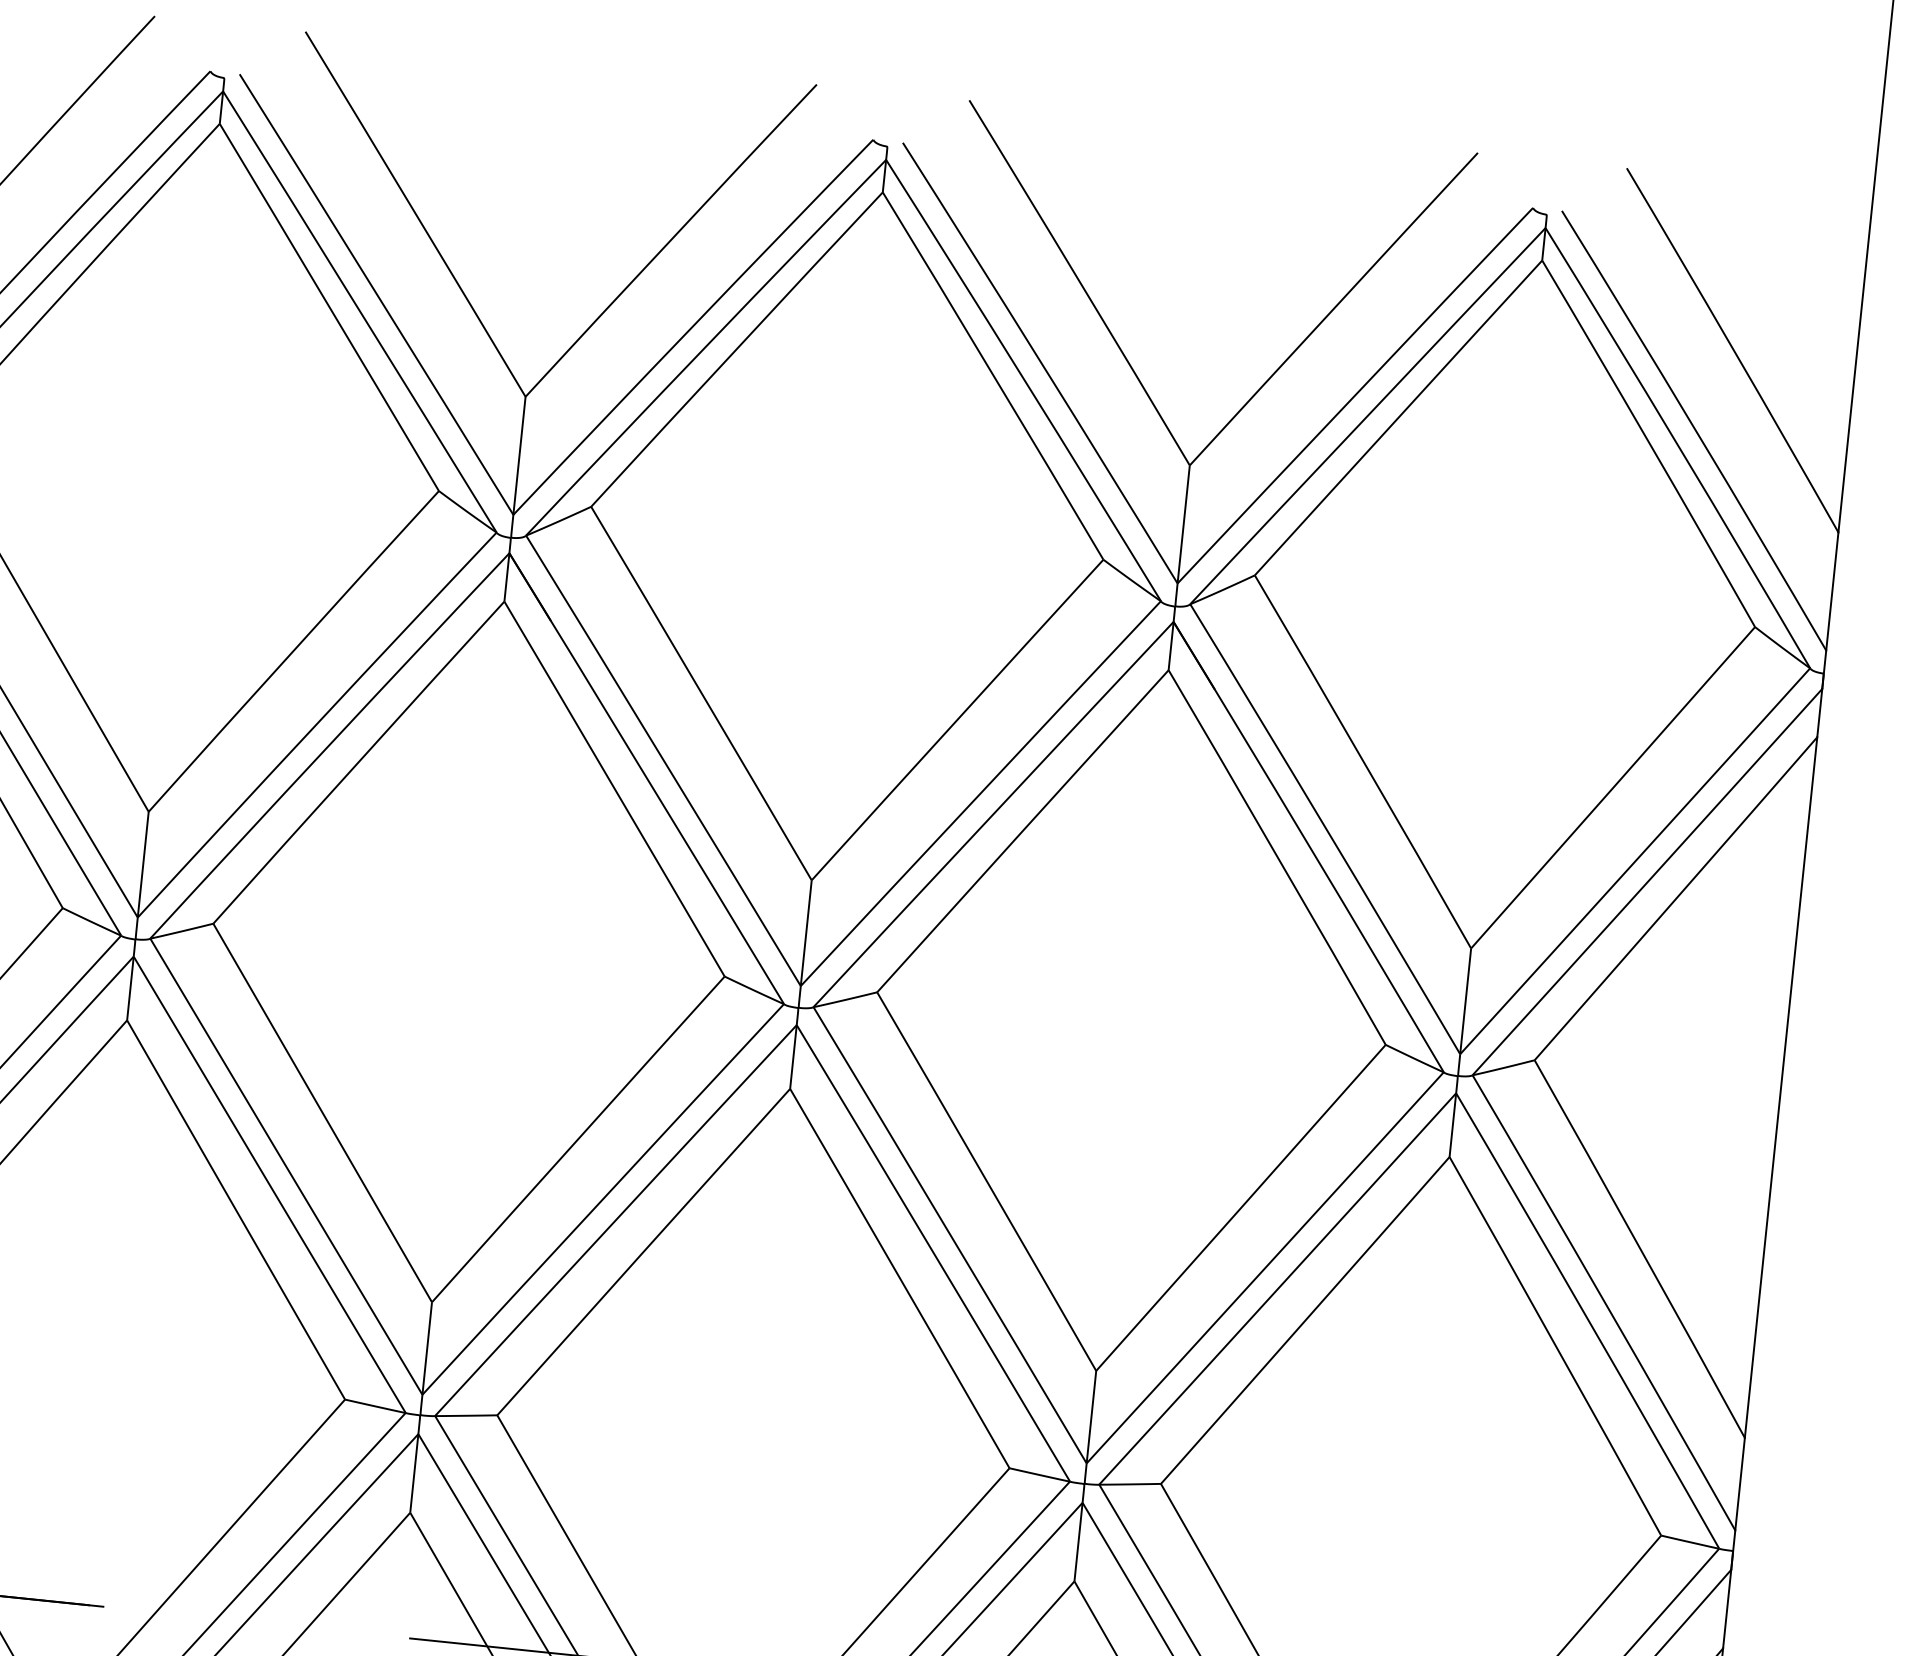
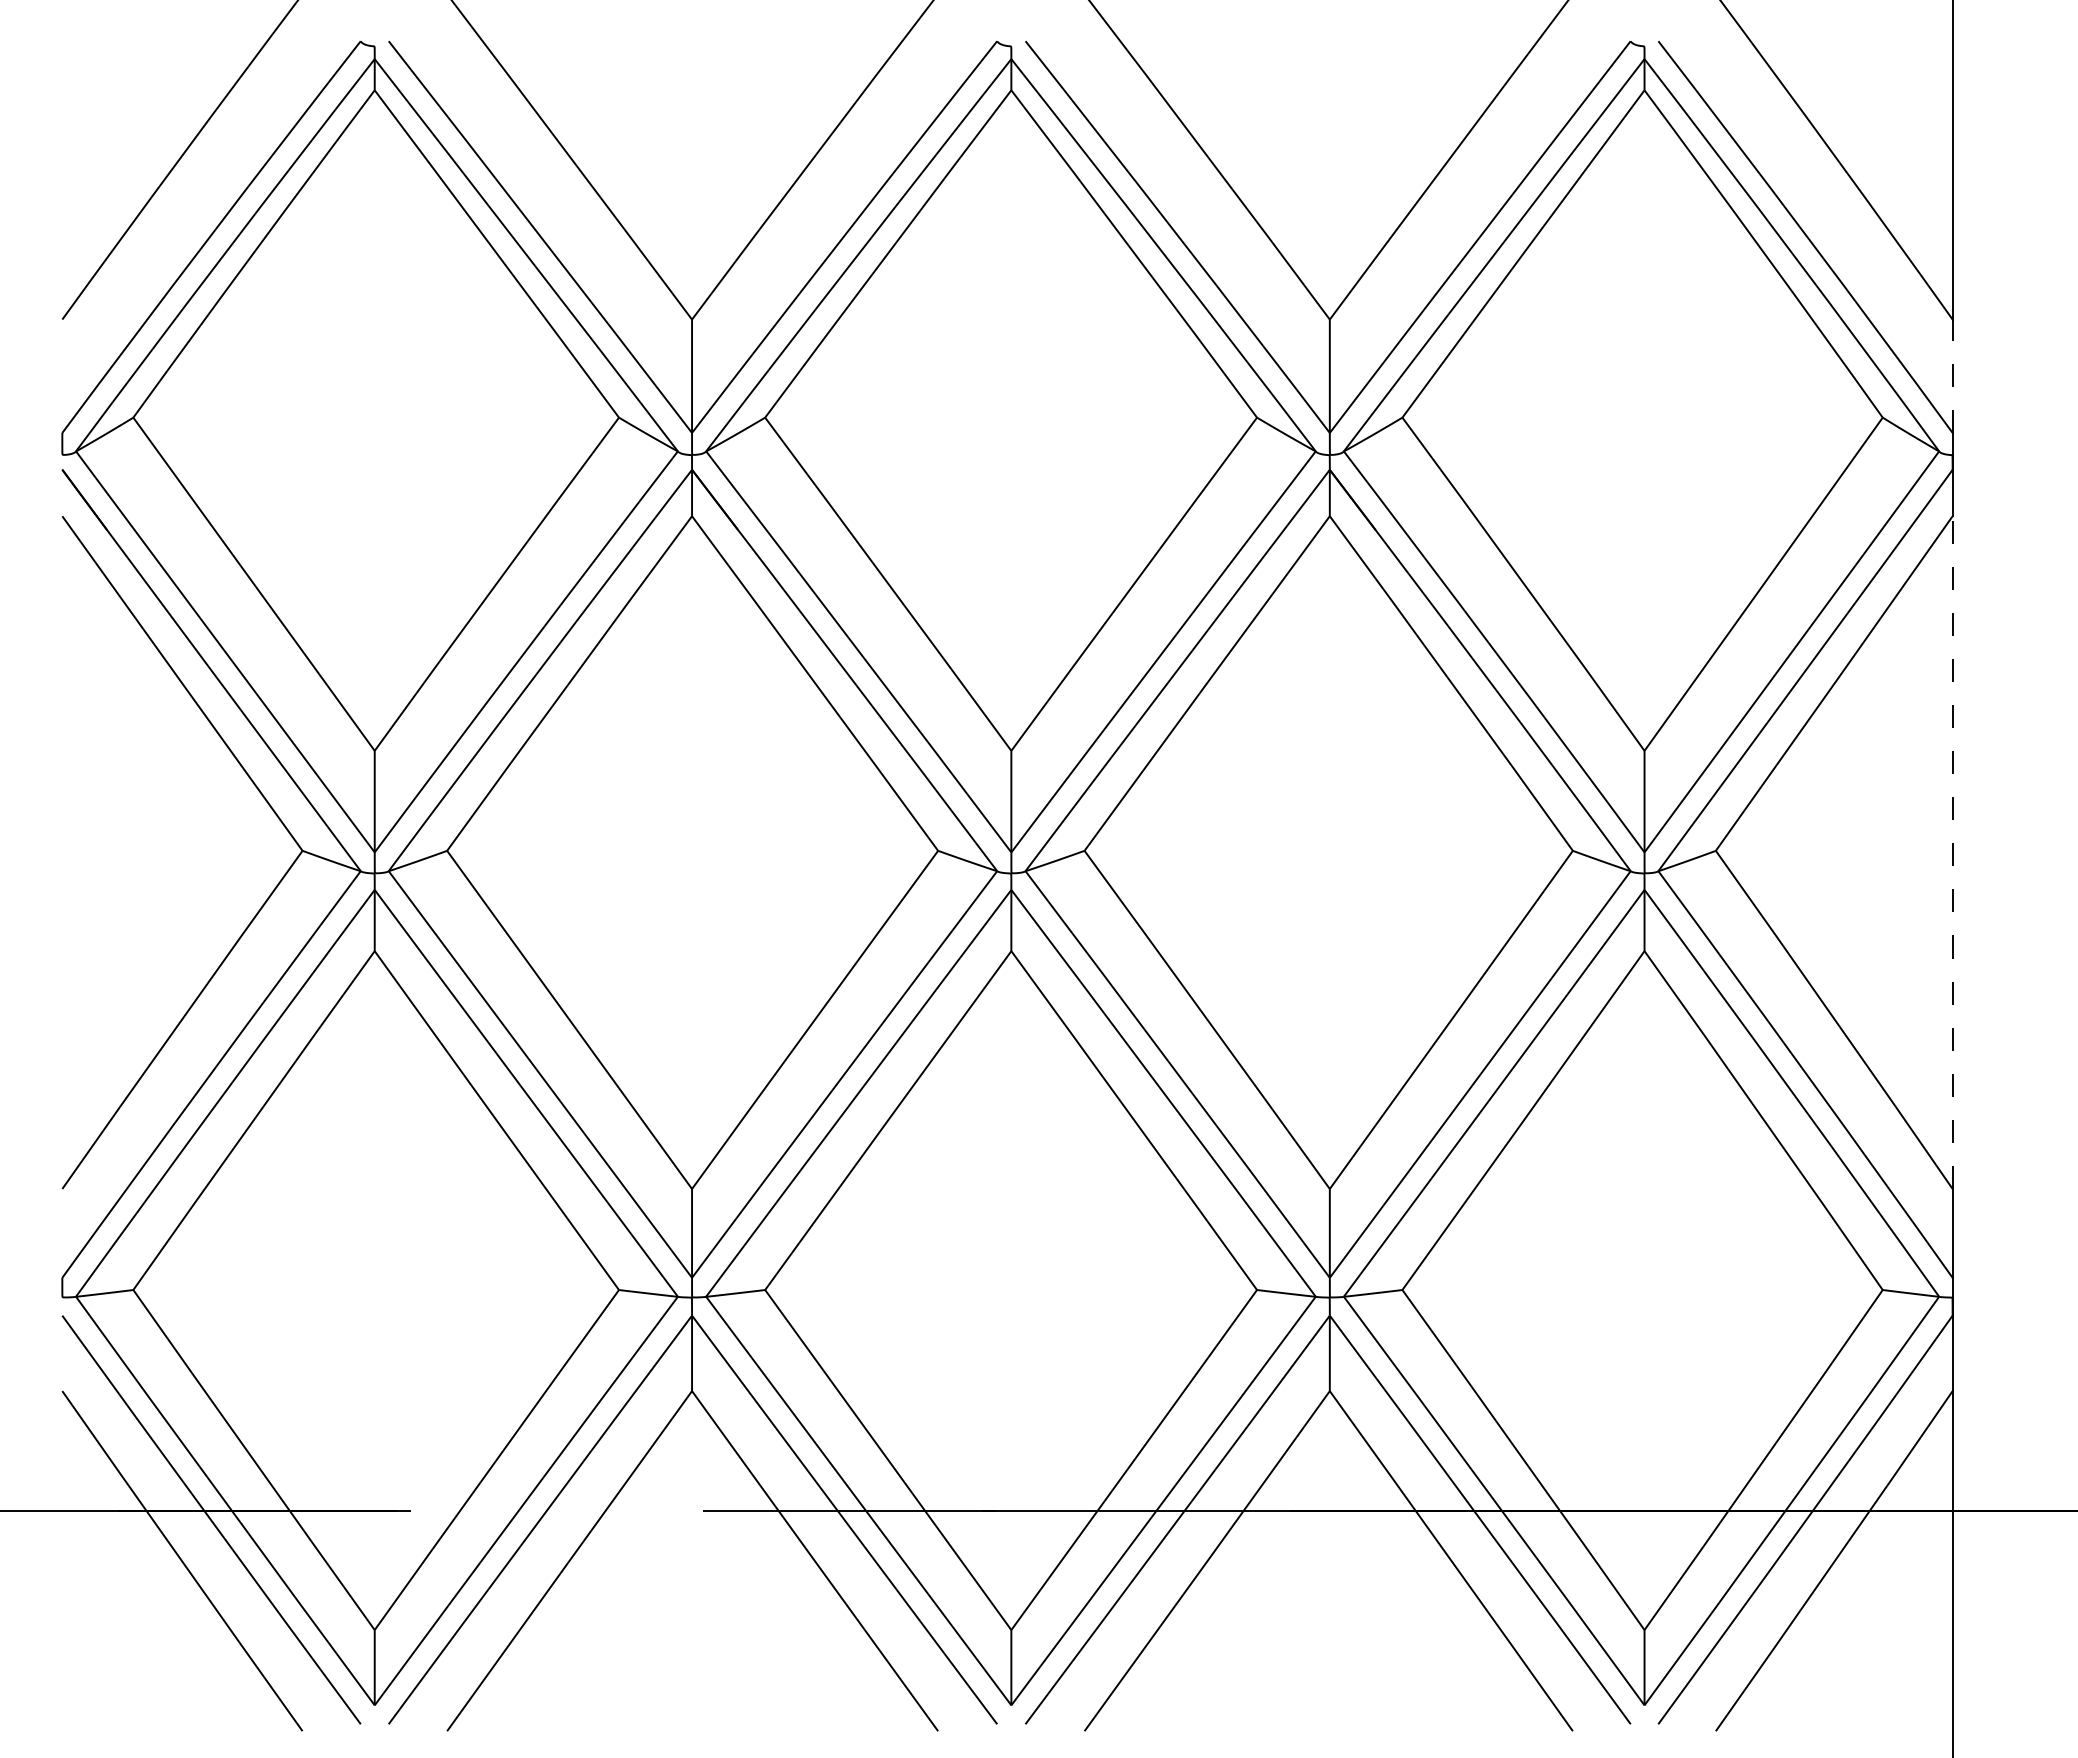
line: (1832, 591) -> (1952, 376), solid -> dashed
line: (1780, 1087) -> (1952, 852), solid -> dashed

